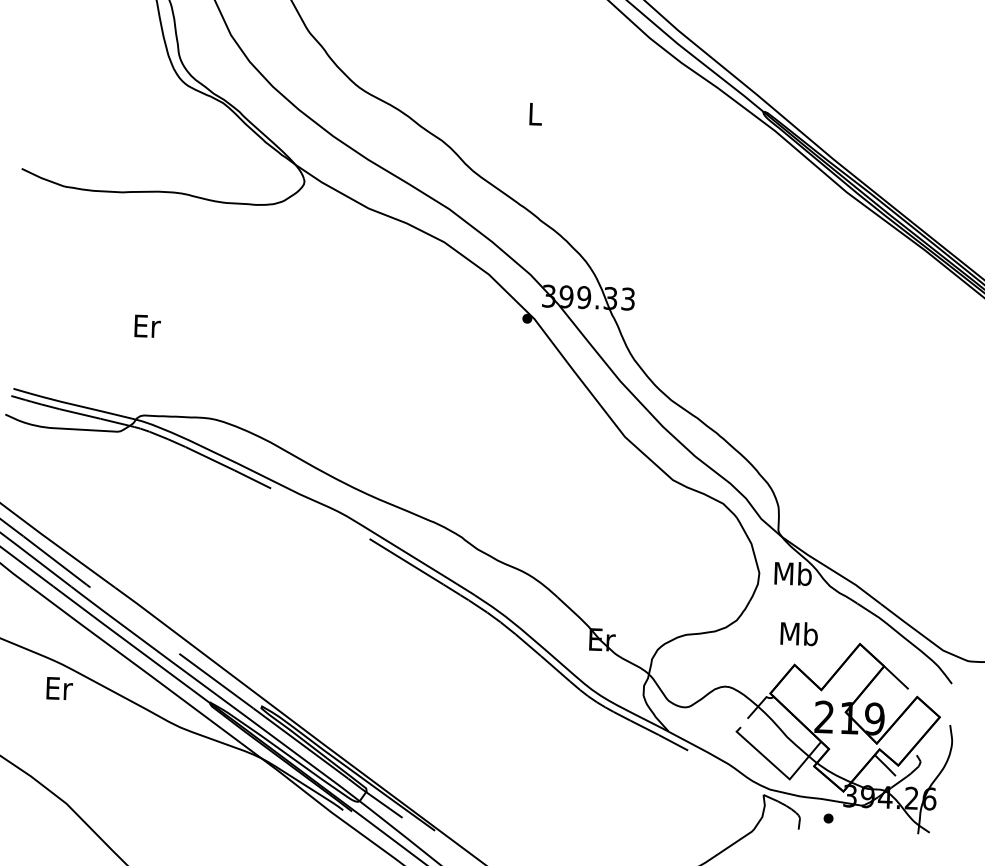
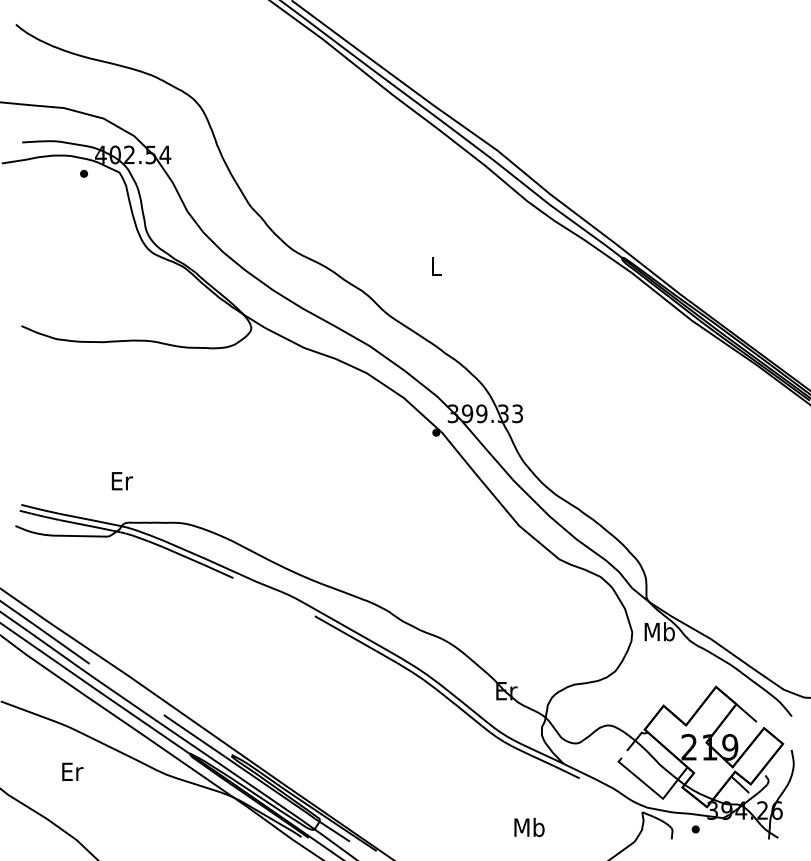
text: (147, 326) -> (122, 481), moved
text: (799, 632) -> (529, 826), moved
text: (59, 688) -> (72, 771), moved

